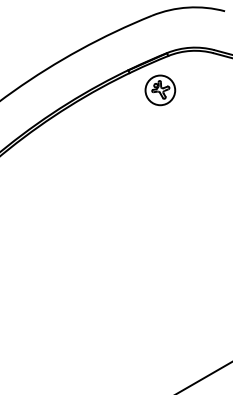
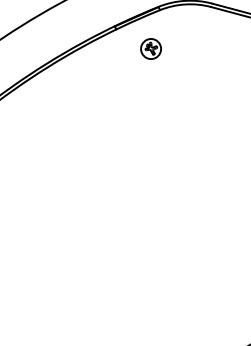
part: (160, 90) -> (151, 49), size x0.6

